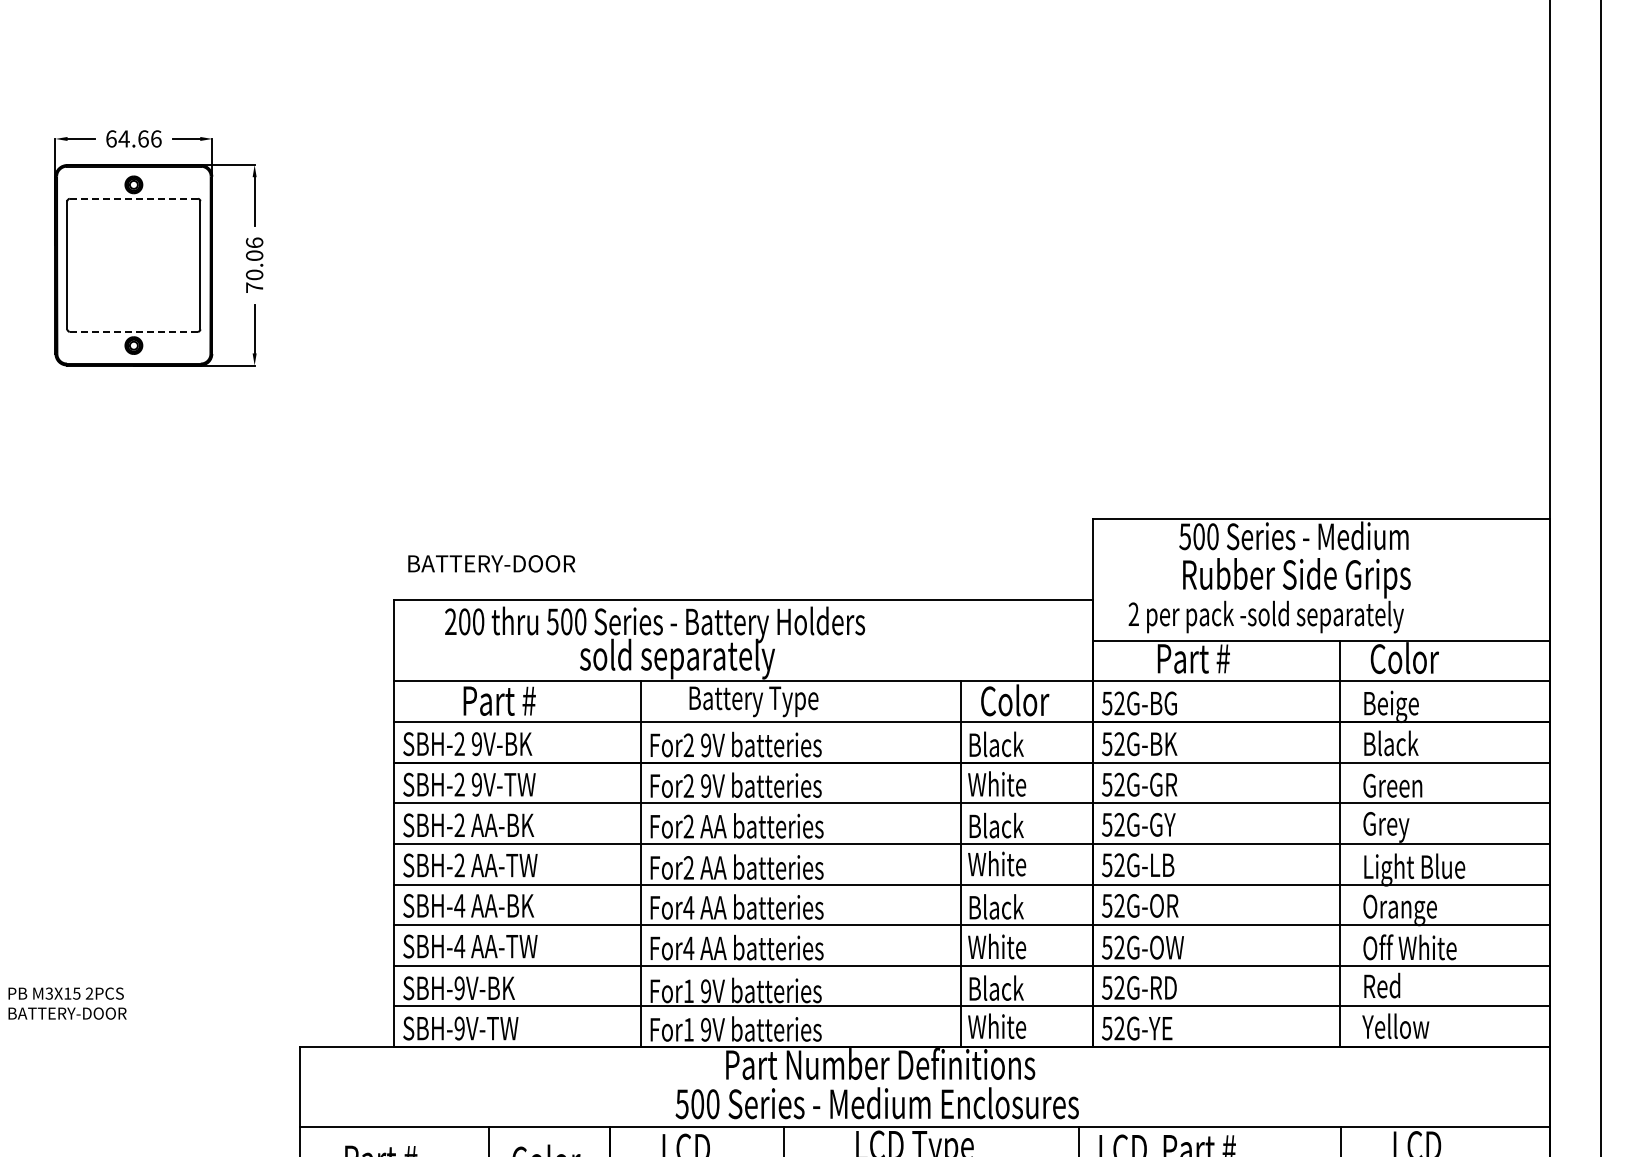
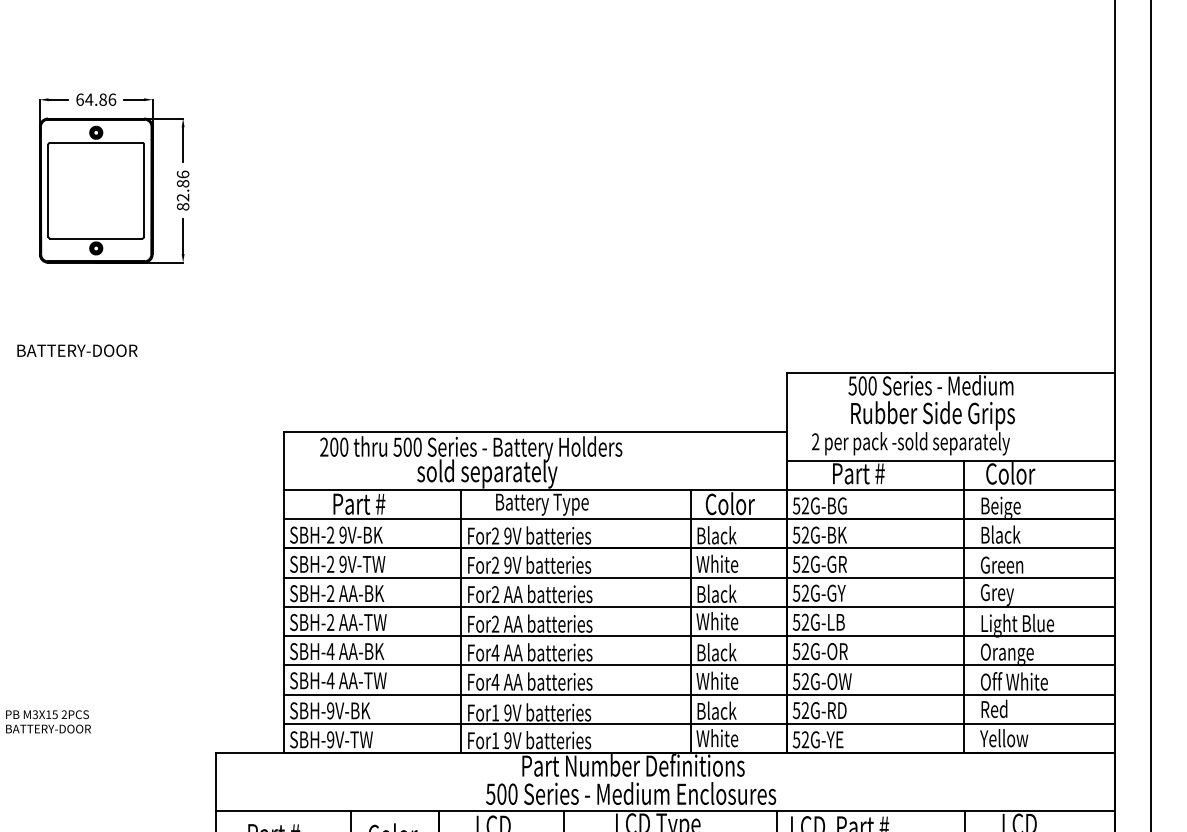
text: (143, 138) -> (103, 99), 64.66 -> 64.86
line: (133, 198) -> (95, 142), dashed -> solid
text: (254, 271) -> (183, 195), 70.06 -> 82.86
line: (133, 331) -> (95, 238), dashed -> solid
text: (491, 563) -> (77, 350), moved

